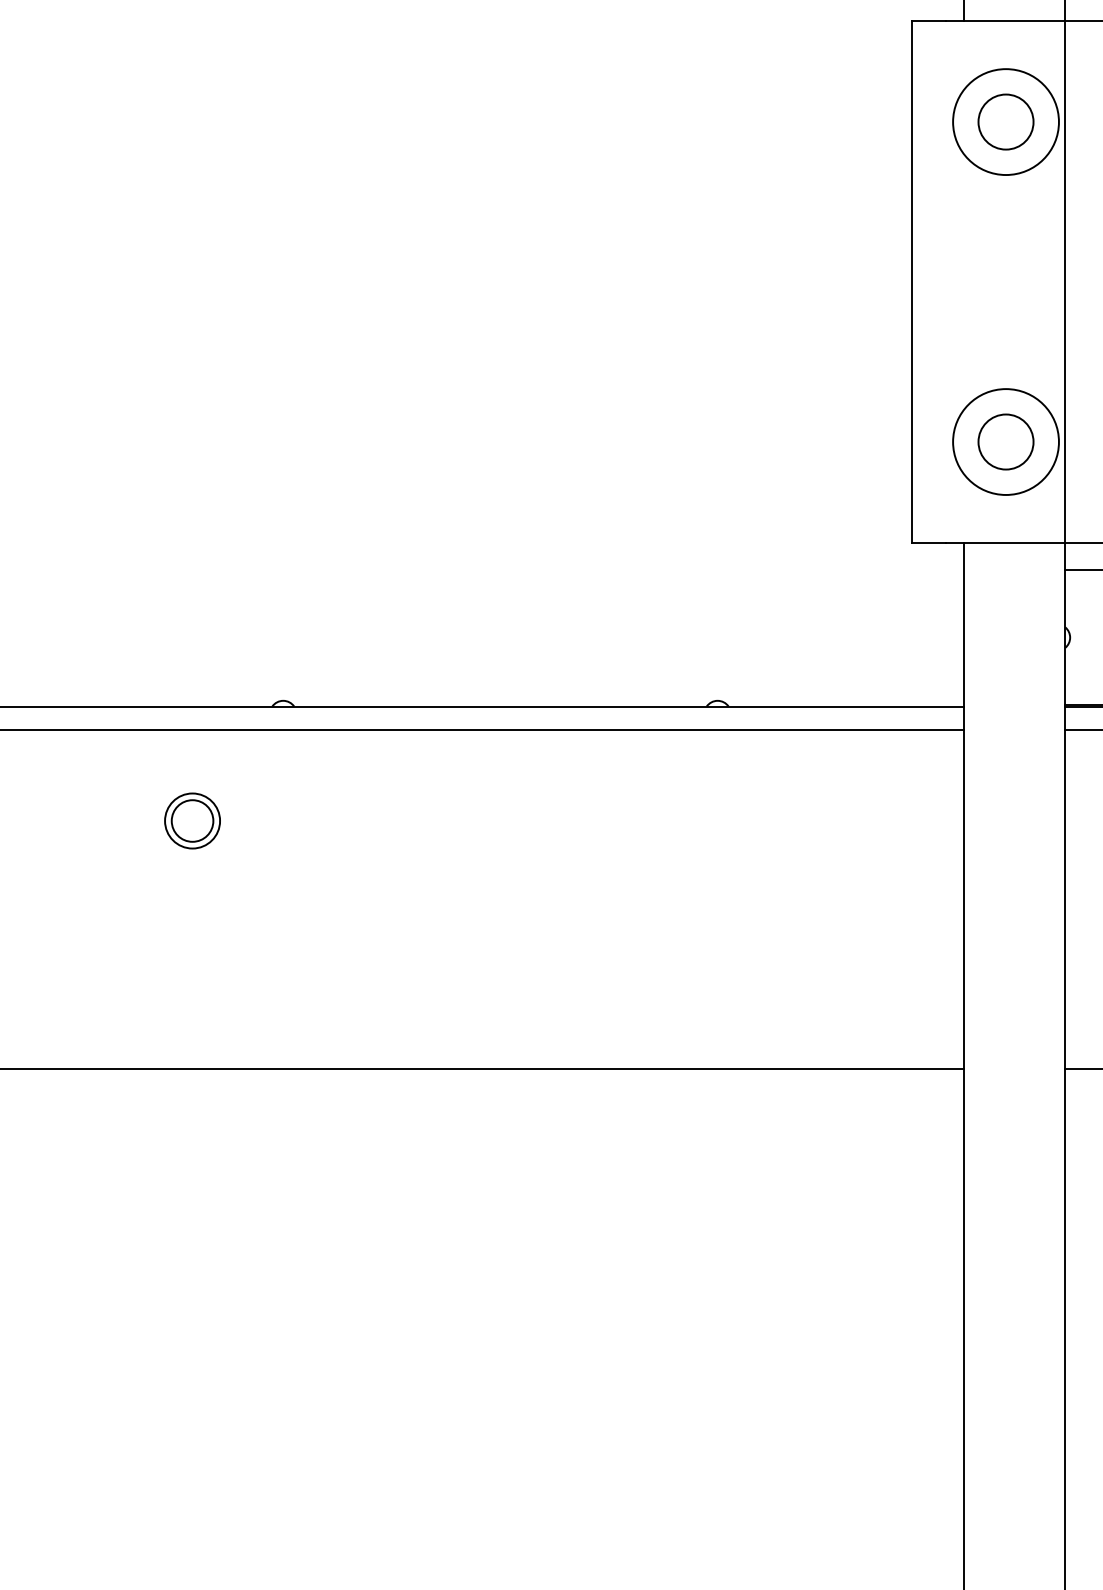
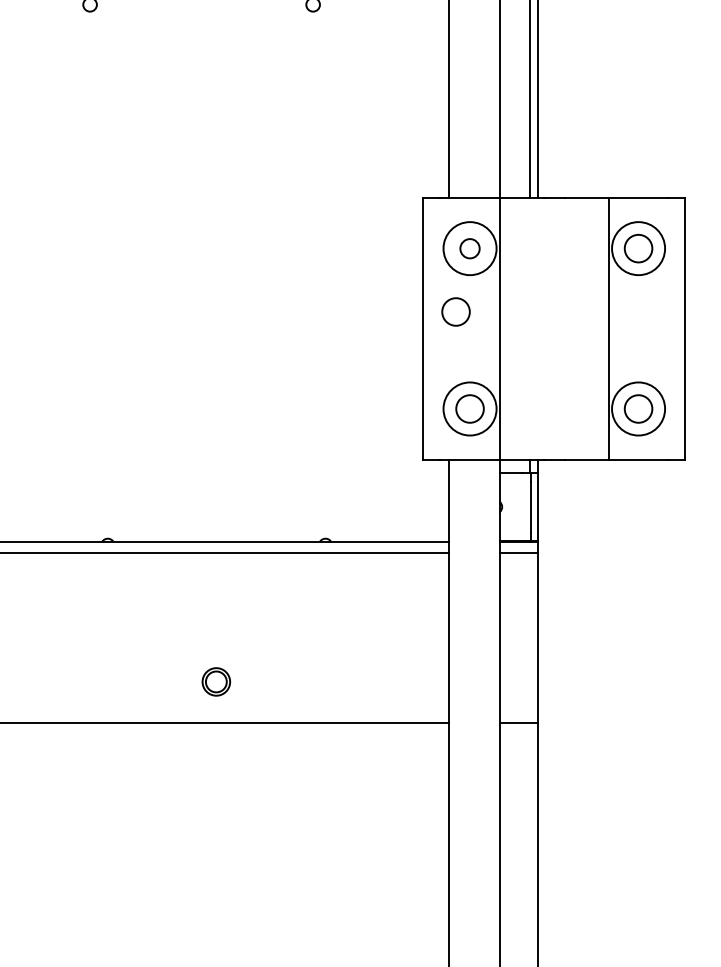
circle: (1004, 121) -> (469, 248), size x0.7
circle: (976, 247) -> (455, 311), added
part: (190, 820) -> (215, 681), moved

